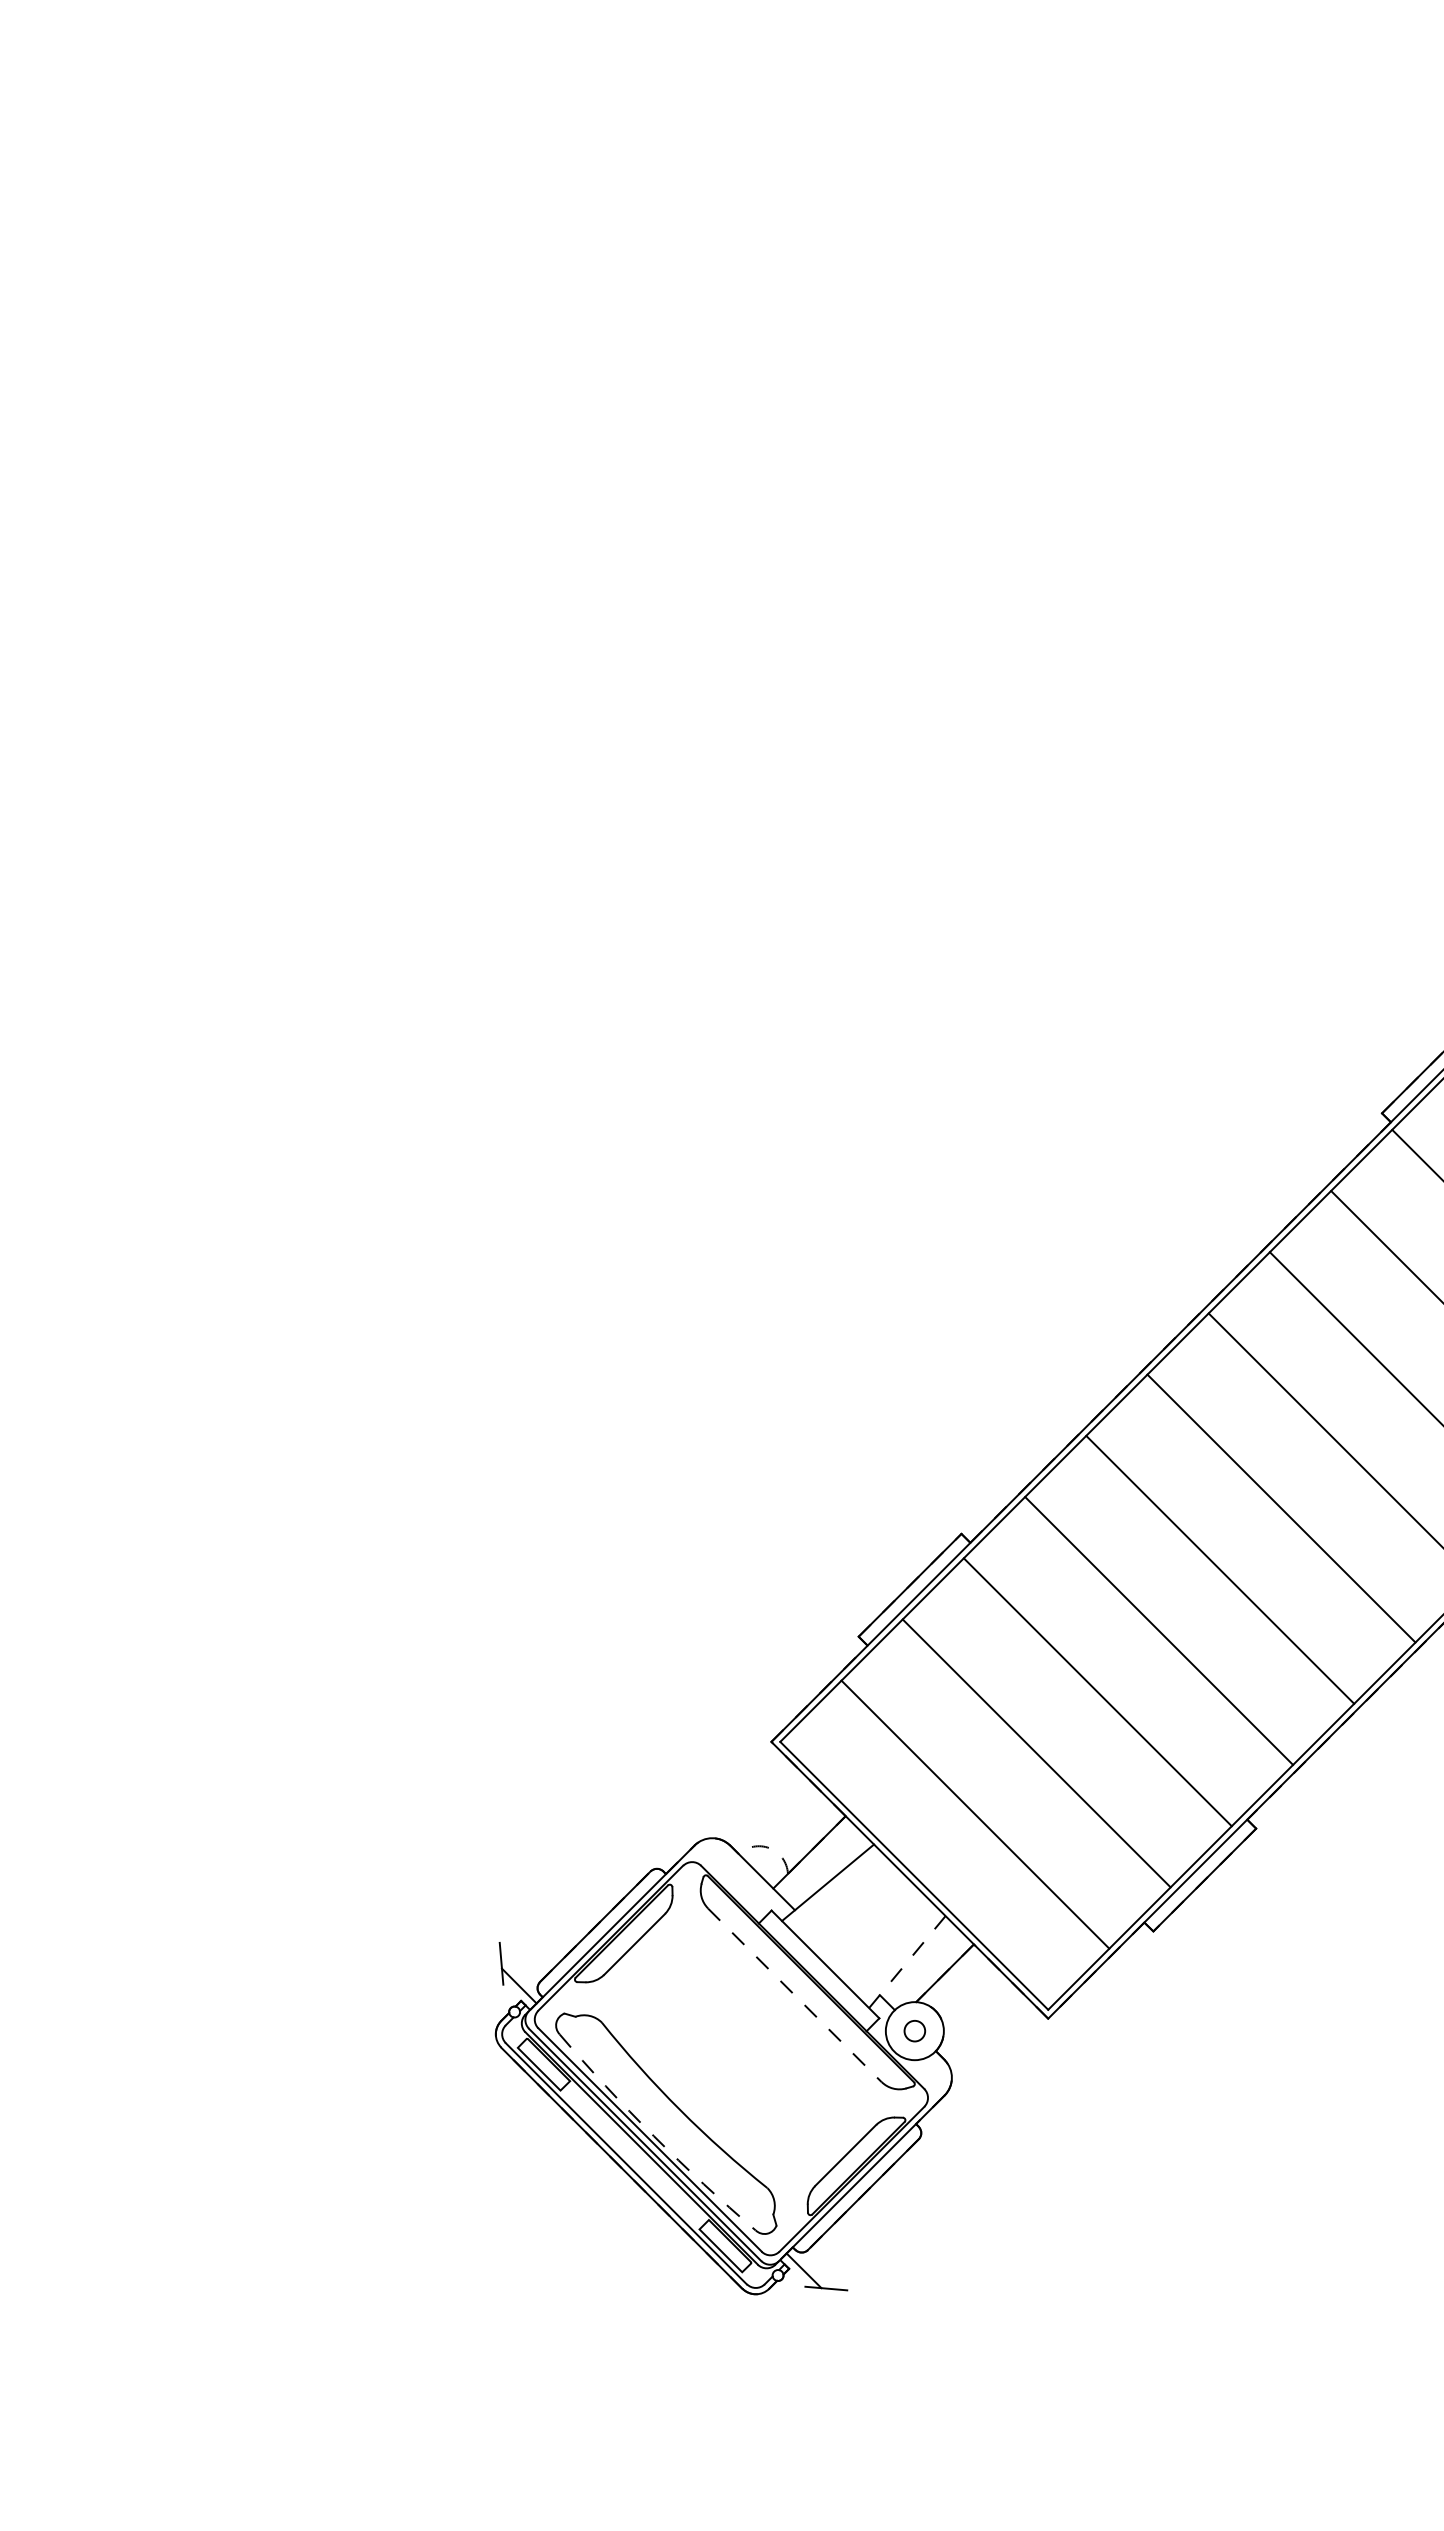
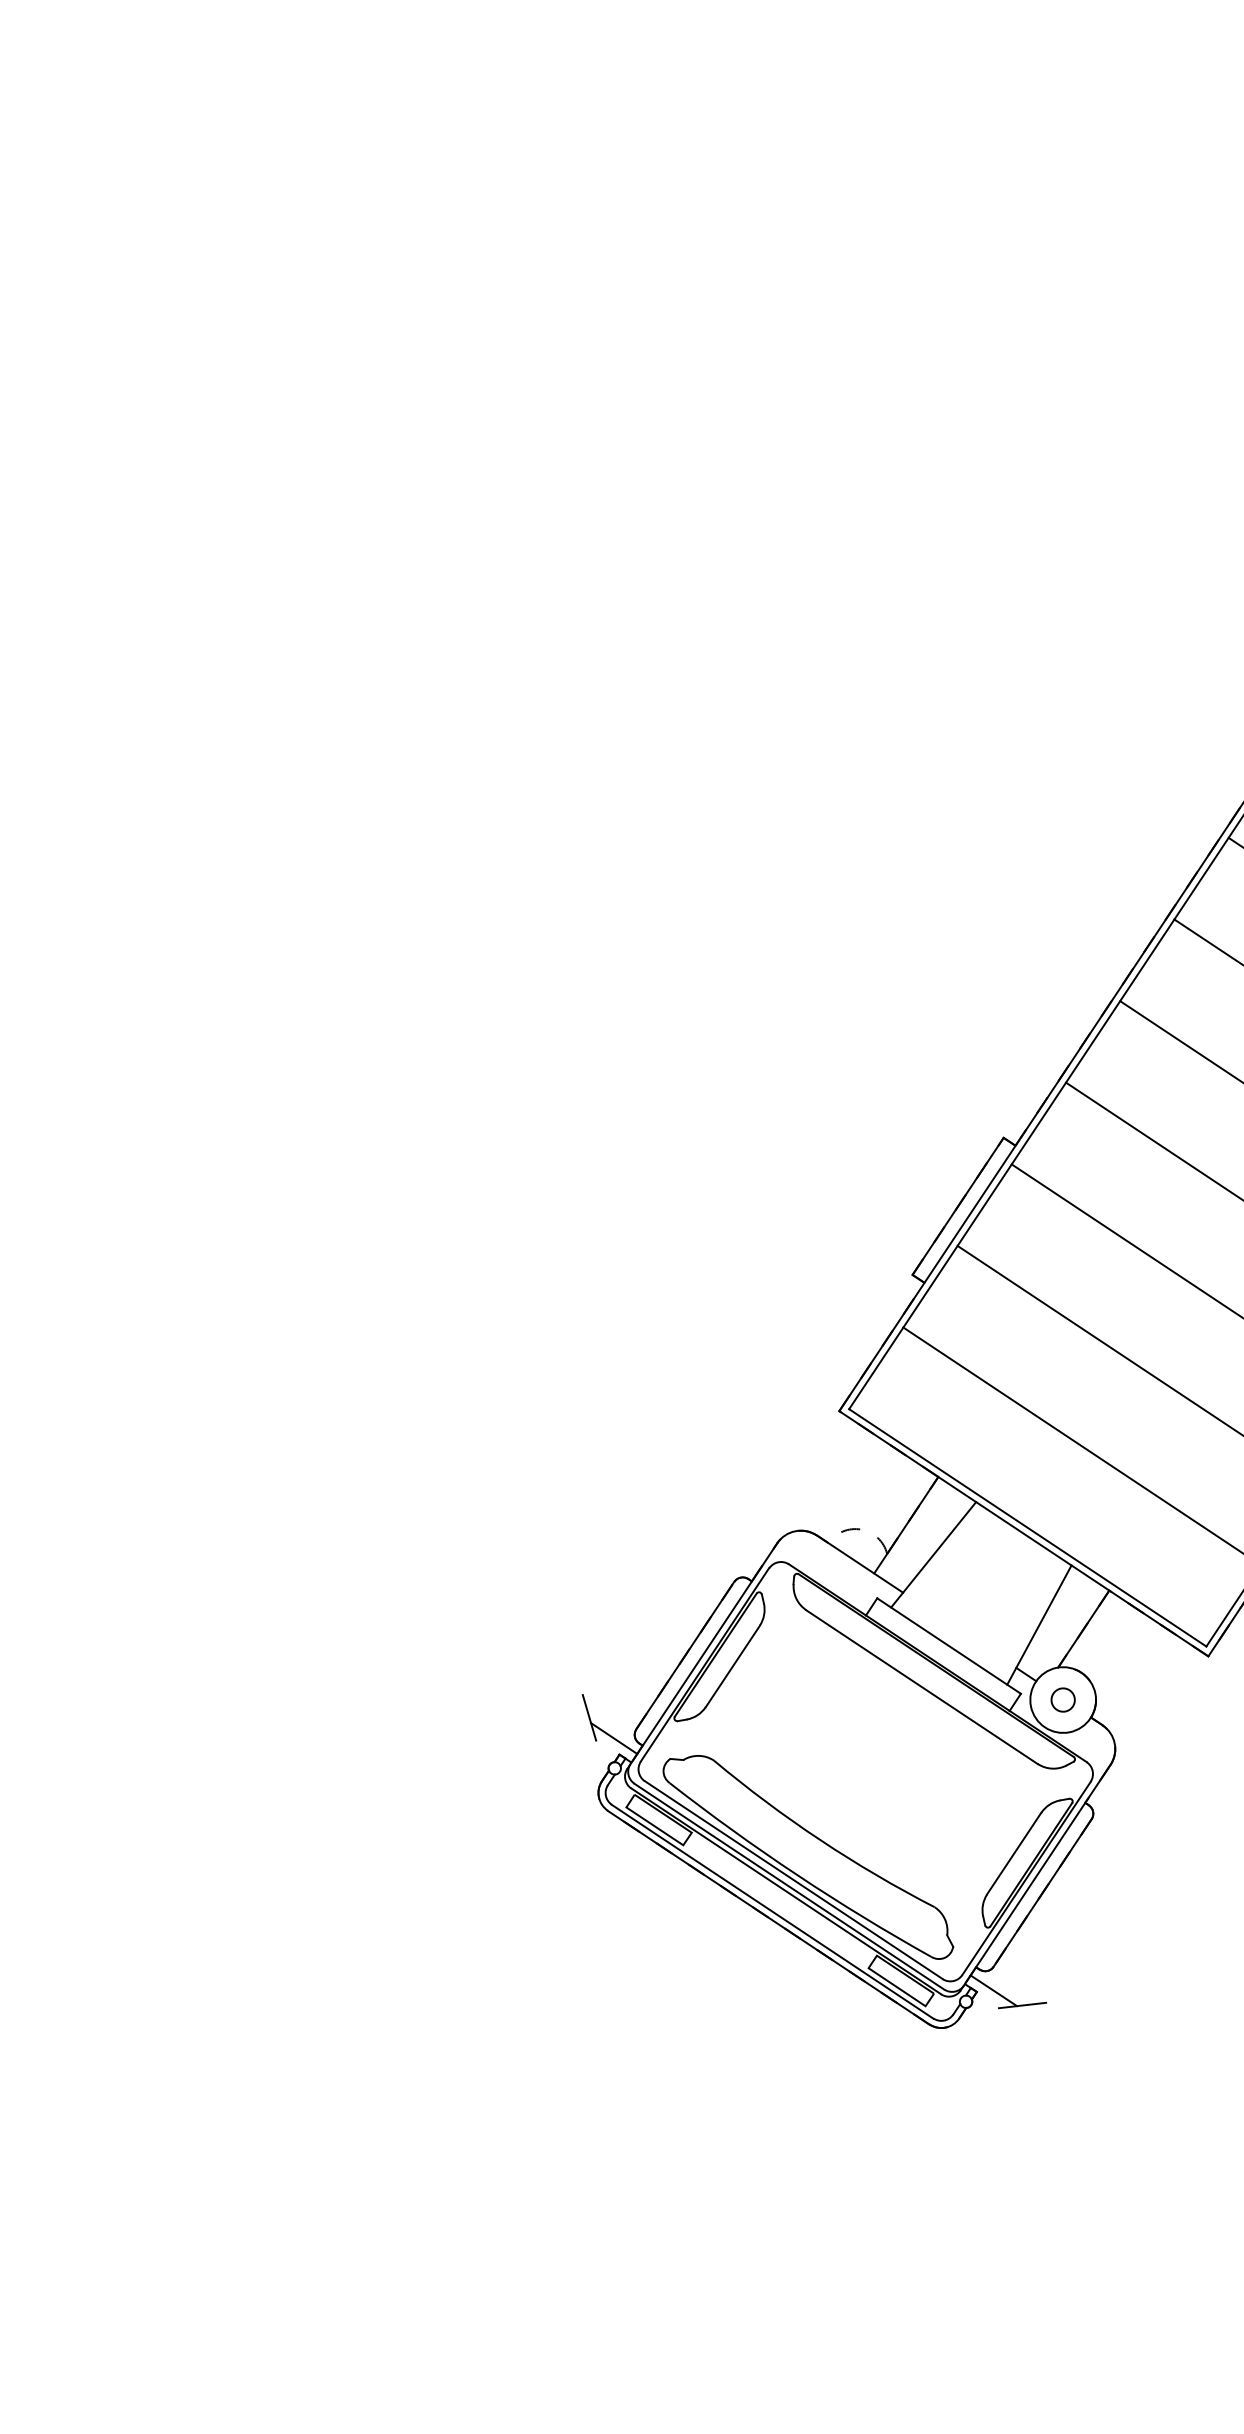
line: (907, 1962) -> (1039, 1625), dashed -> solid
line: (794, 1995) -> (921, 1687), dashed -> solid
arc: (653, 2136) -> (796, 1875), dashed -> solid

